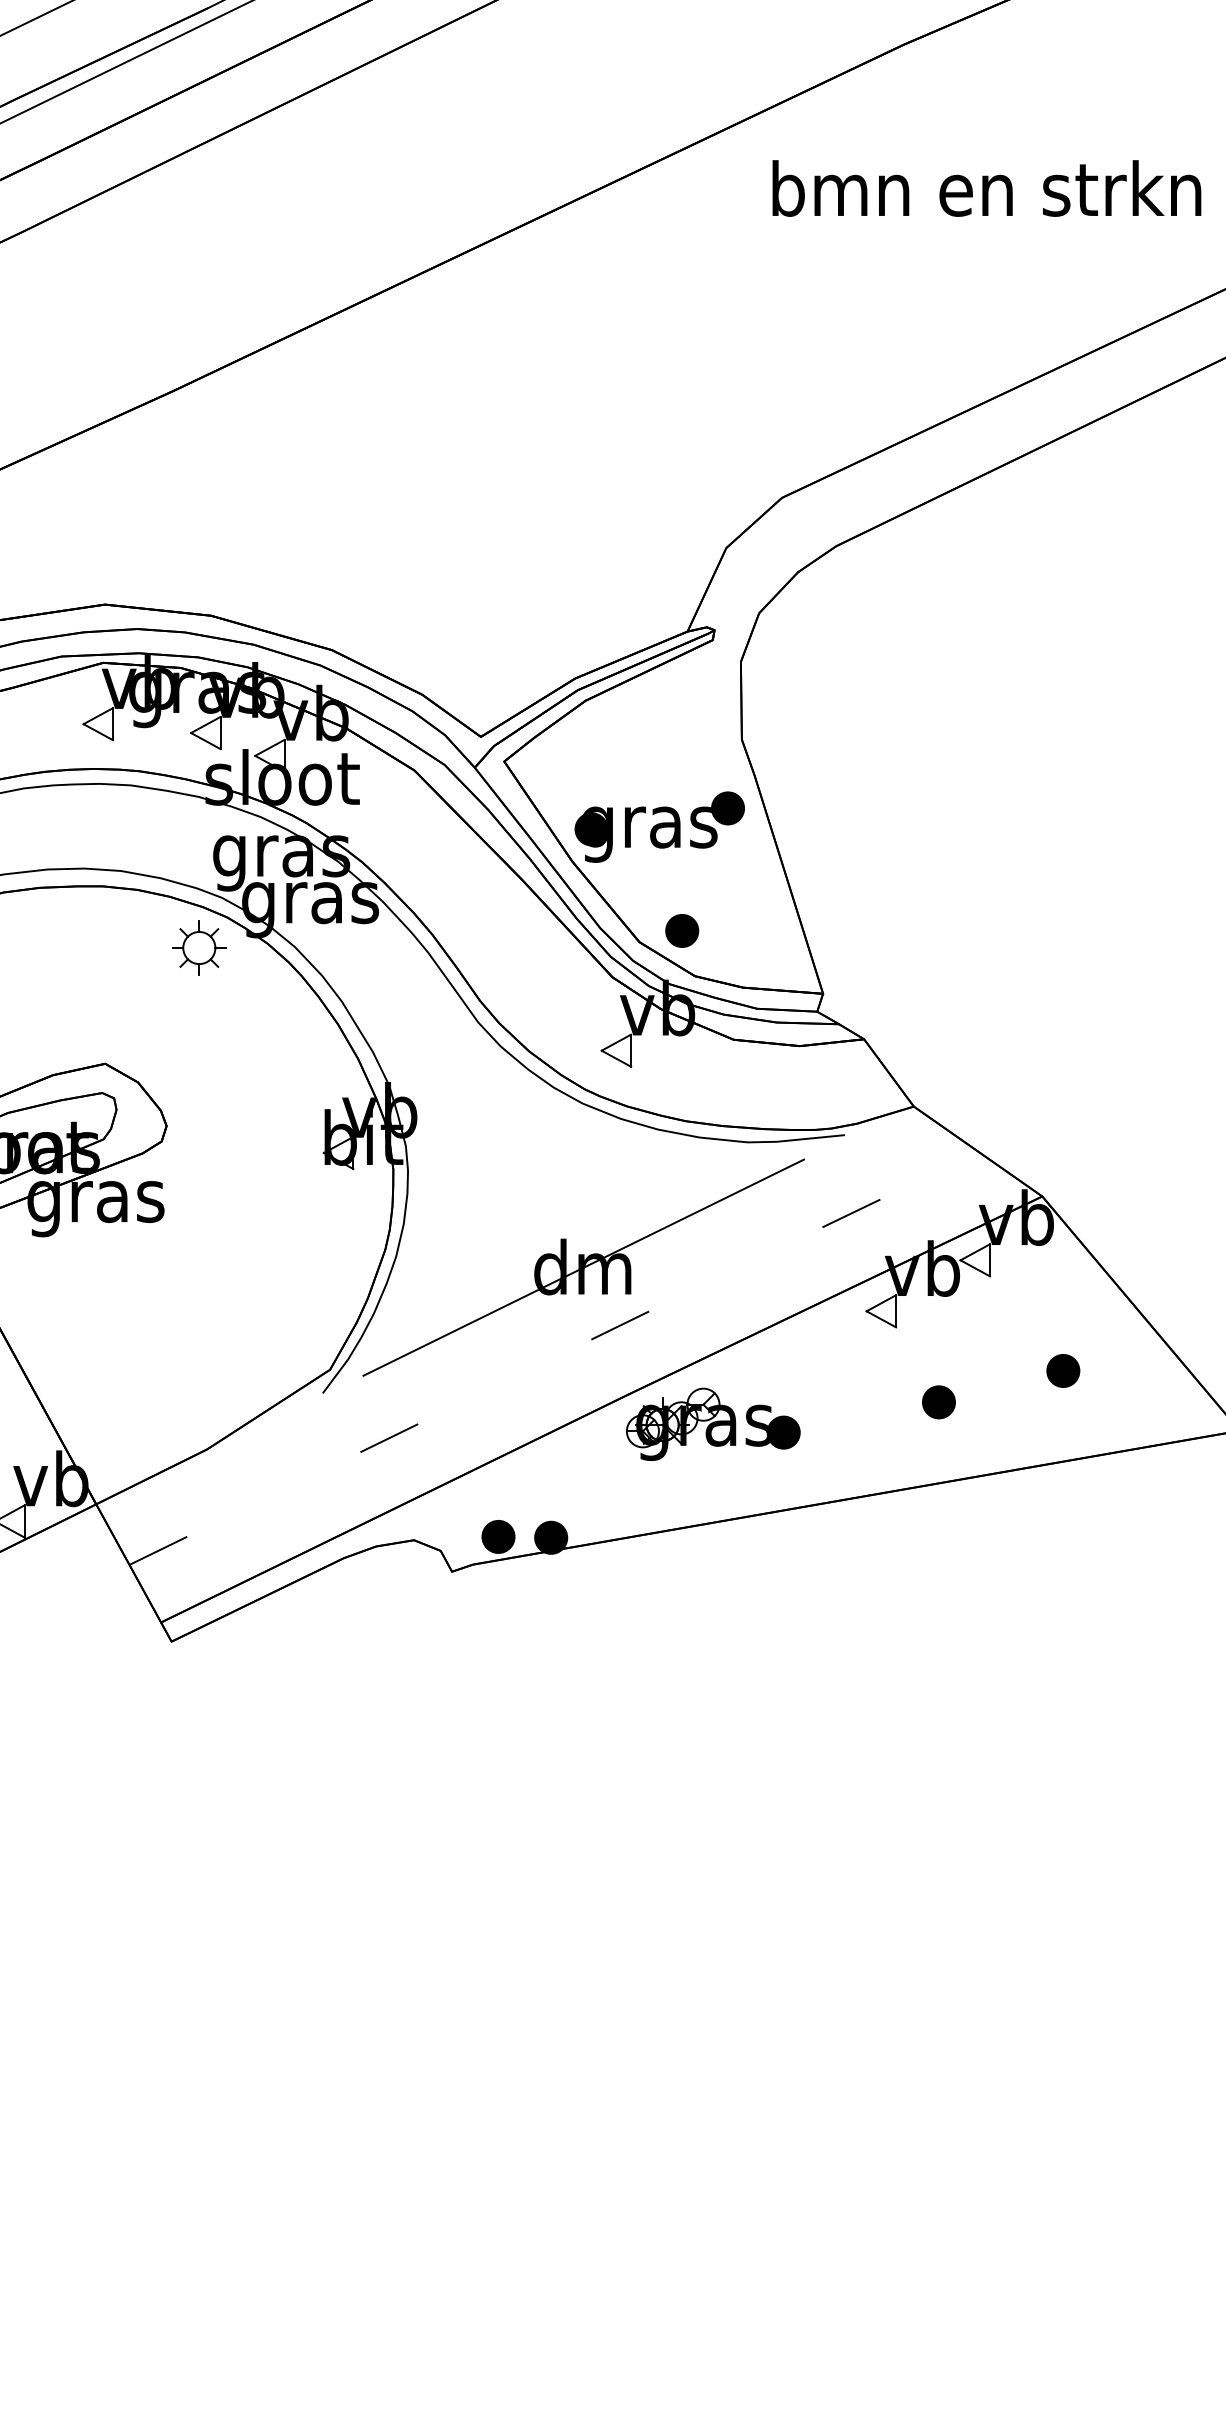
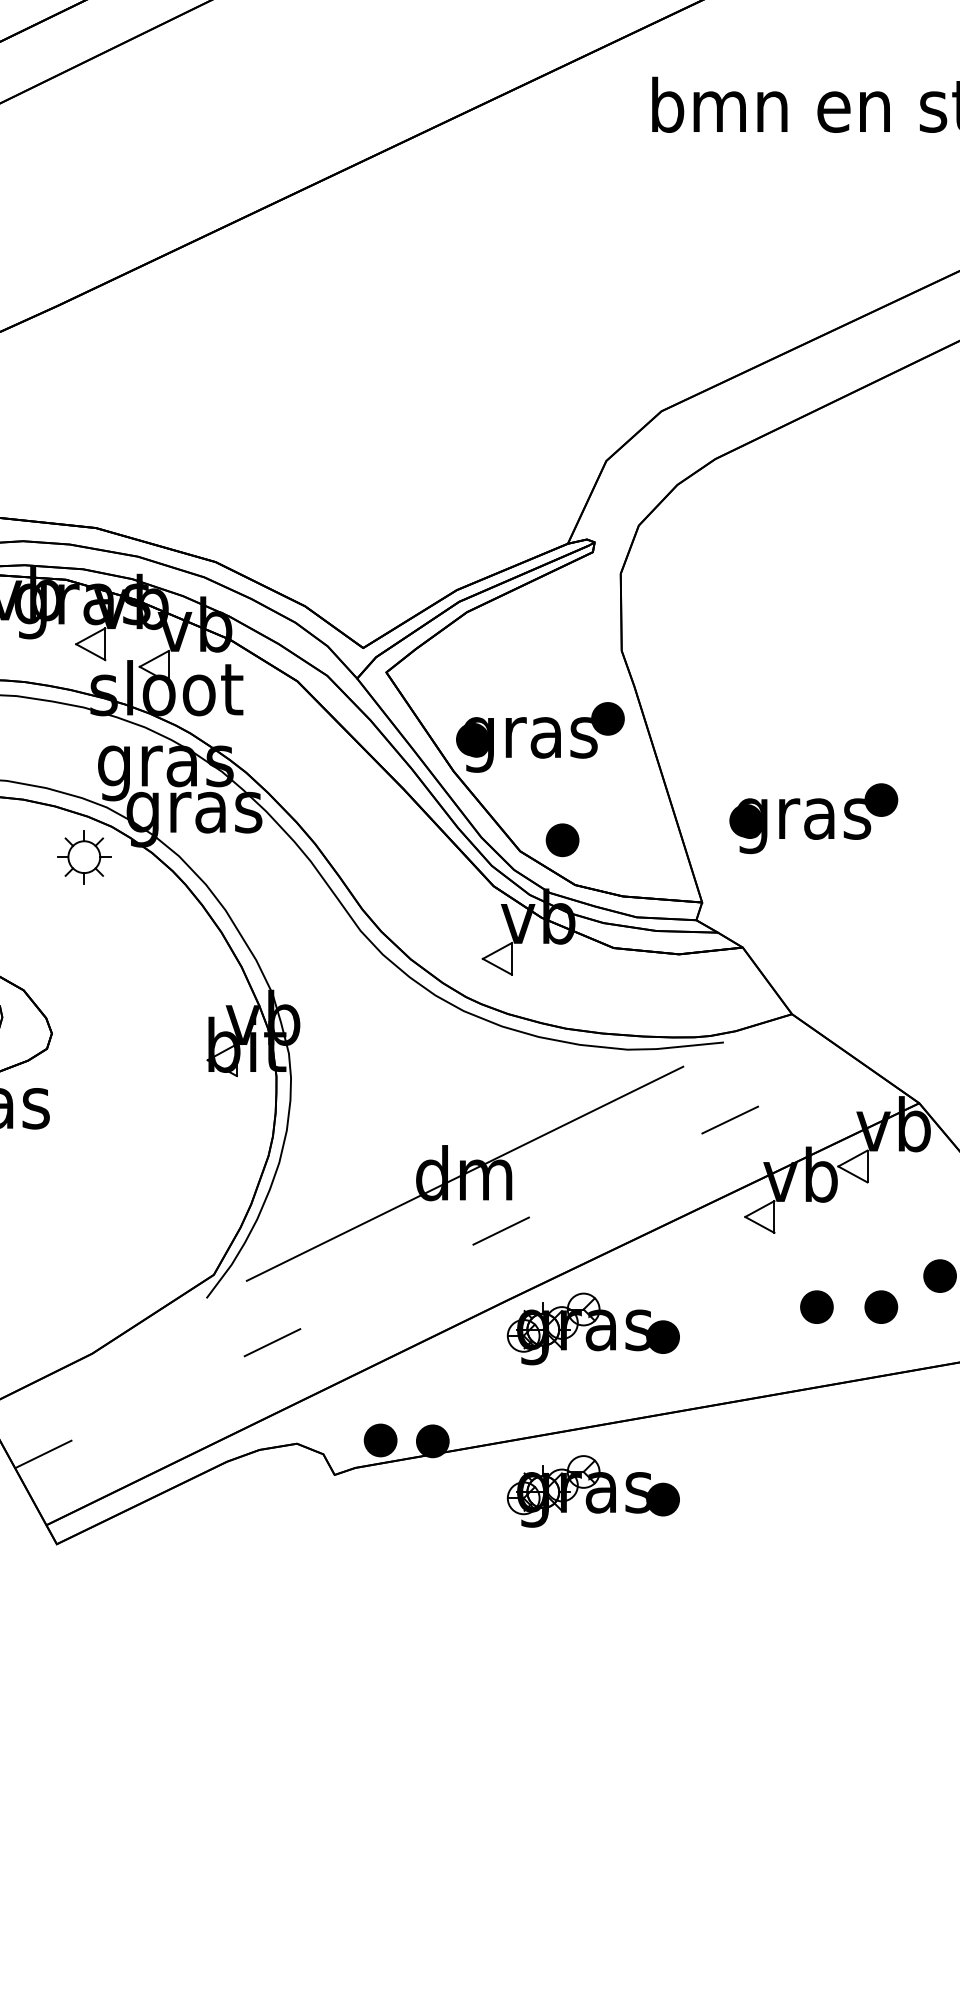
part: (935, 908) -> (813, 818), added
part: (1003, 1402) -> (880, 1307), added
part: (713, 1587) -> (593, 1490), added

